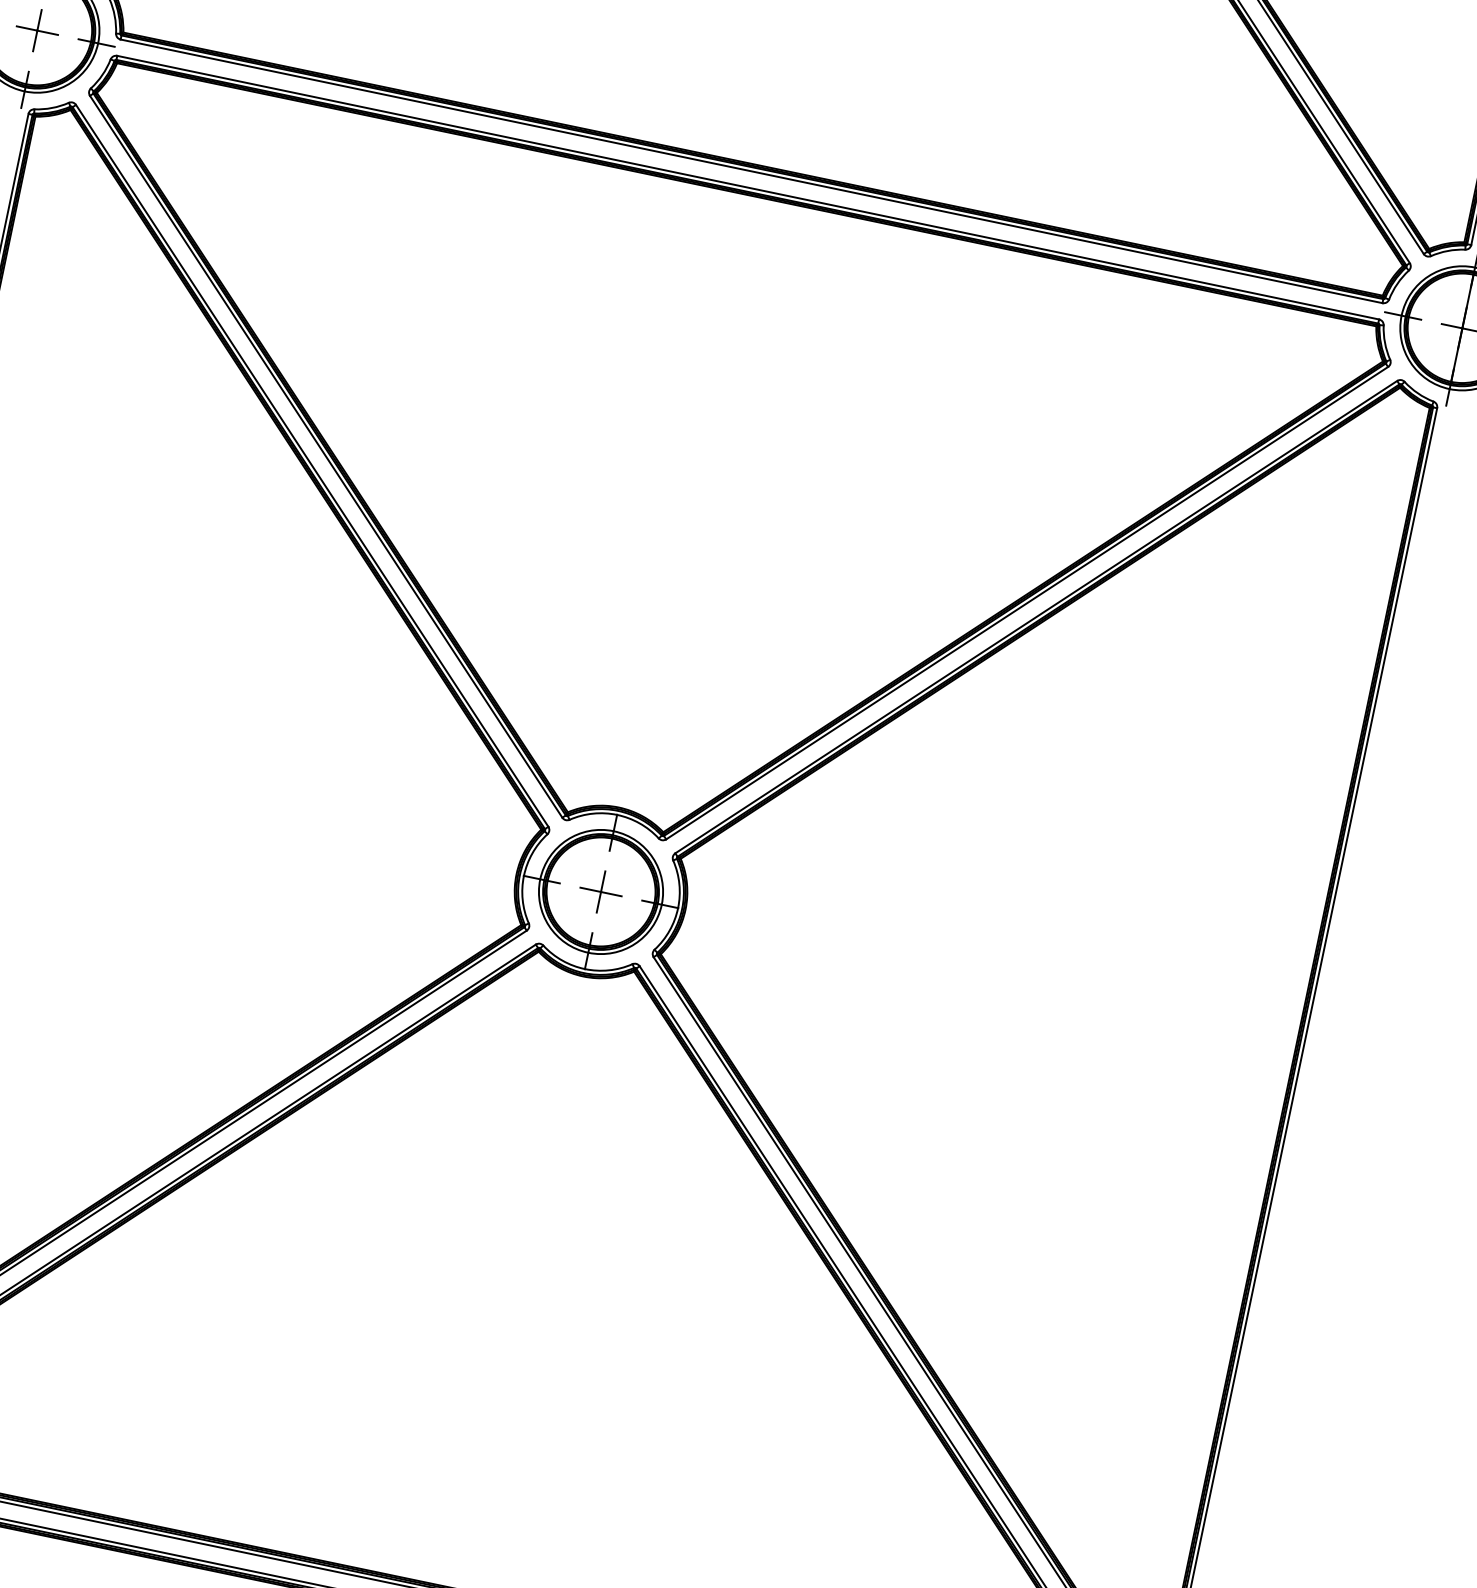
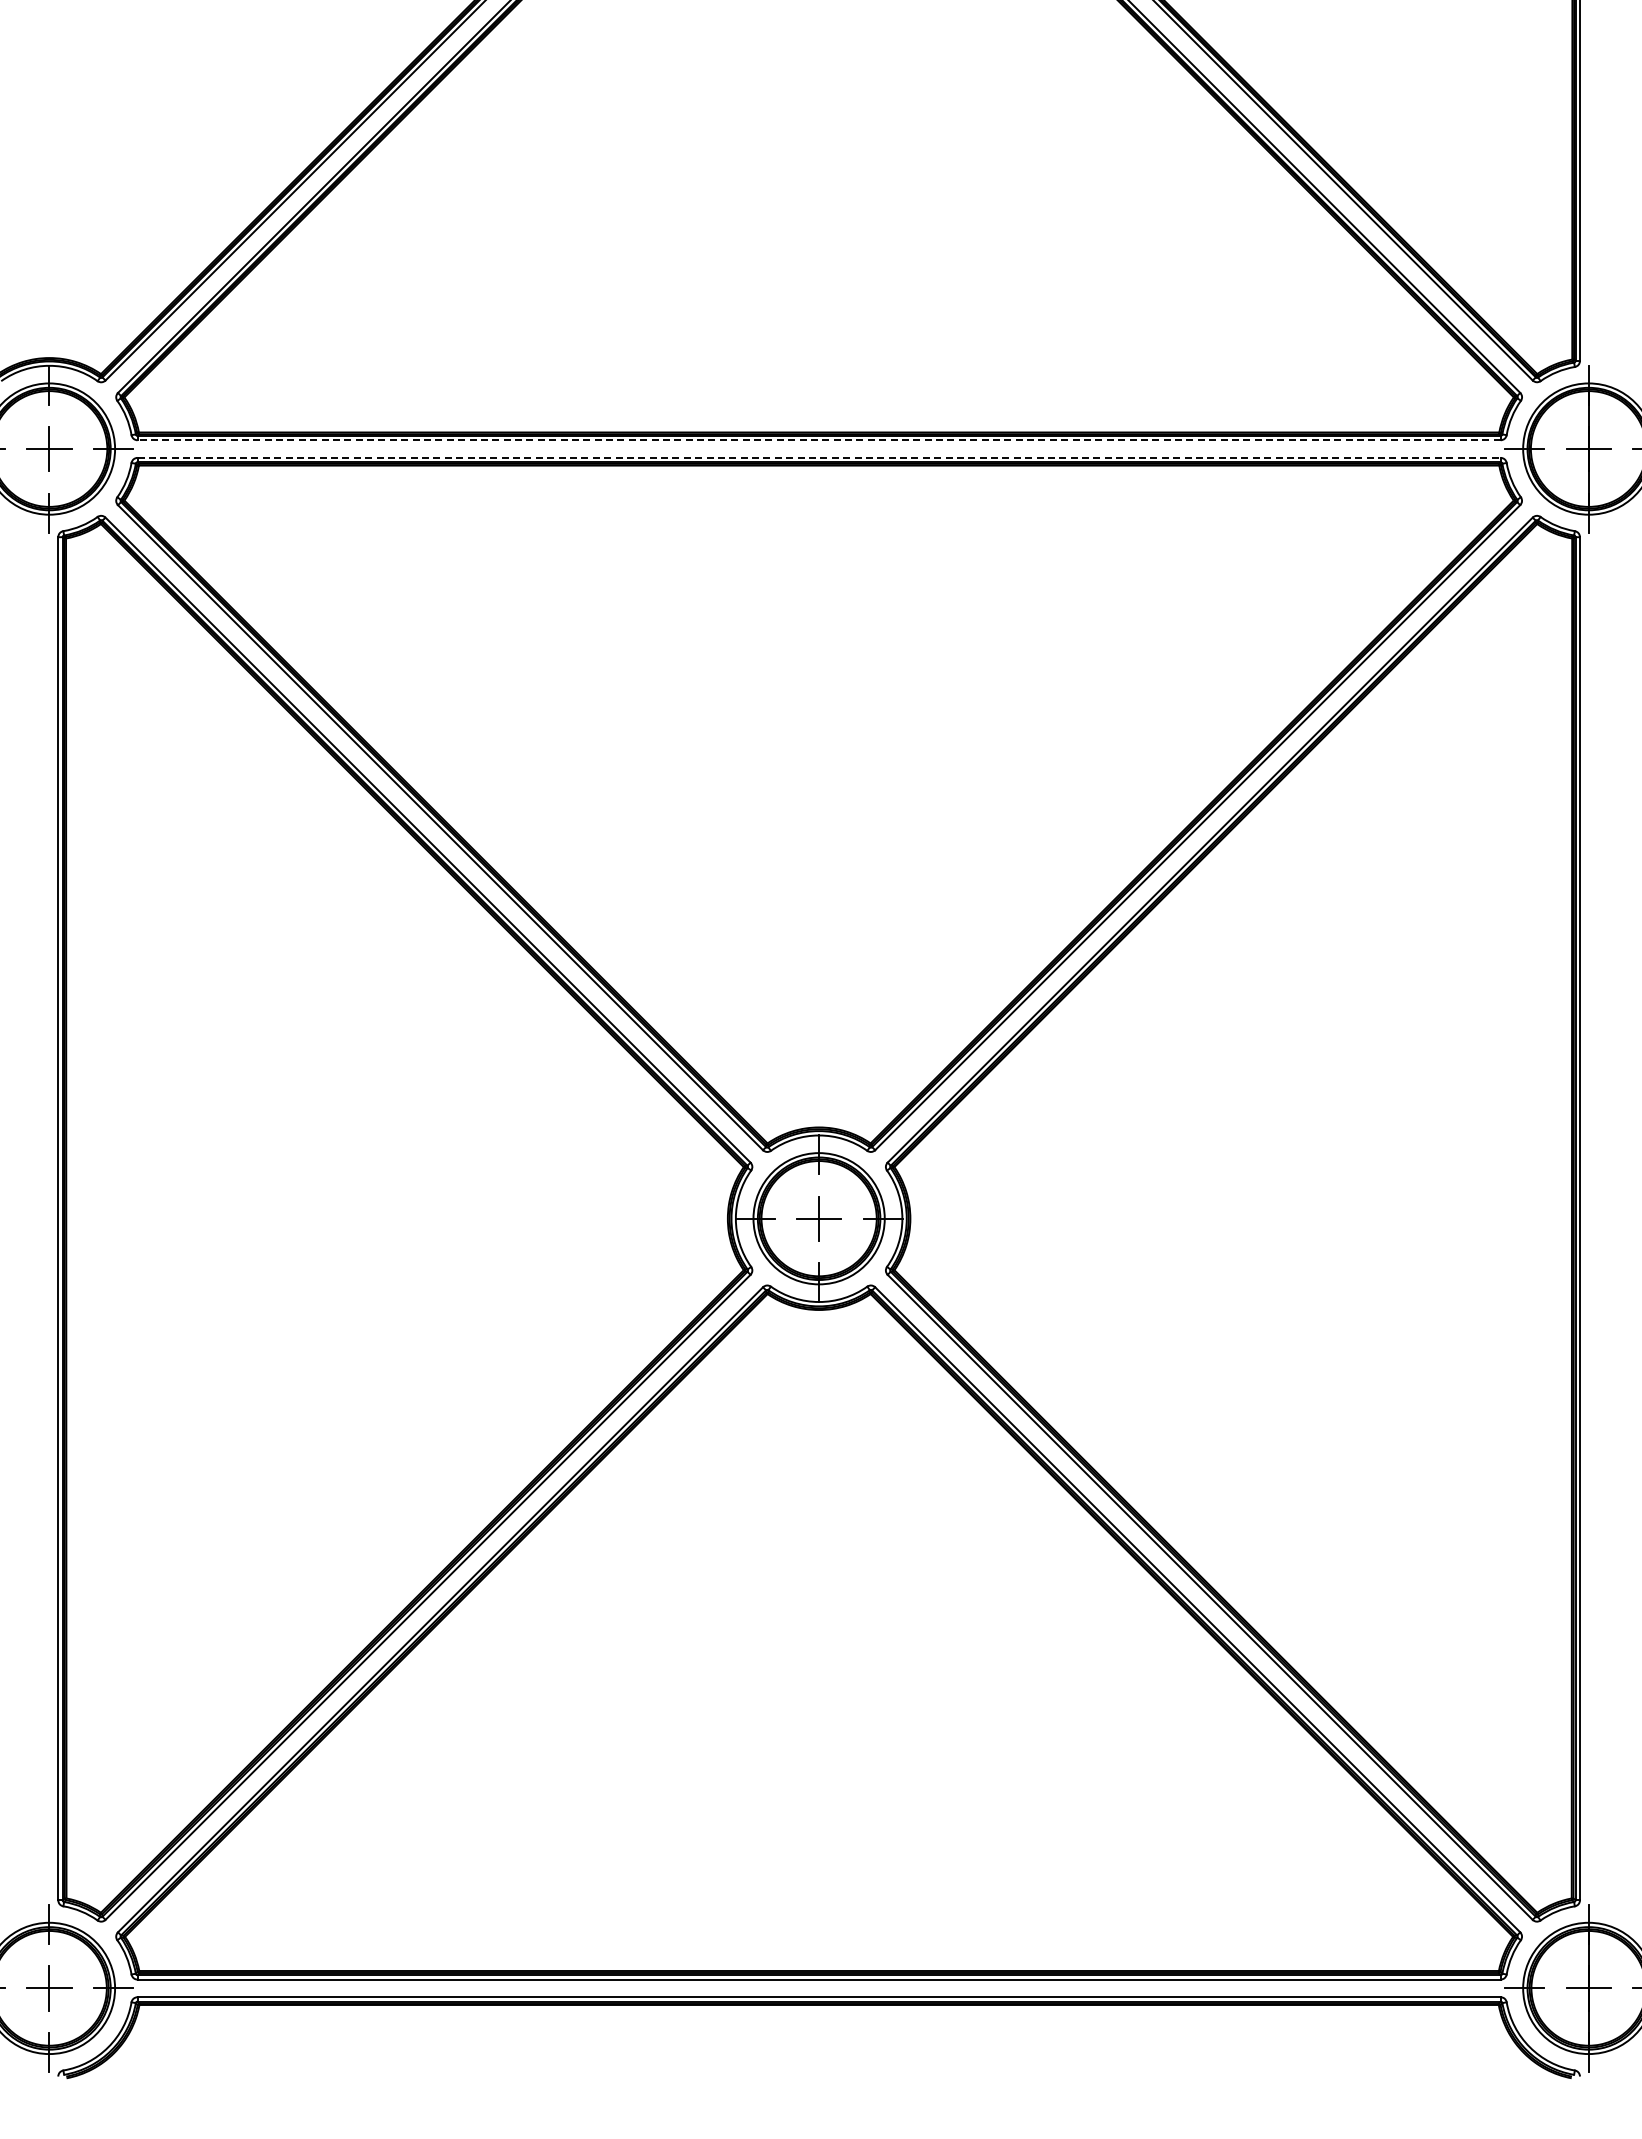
line: (751, 171) -> (819, 440), solid -> dashed
line: (748, 187) -> (819, 457), solid -> dashed

